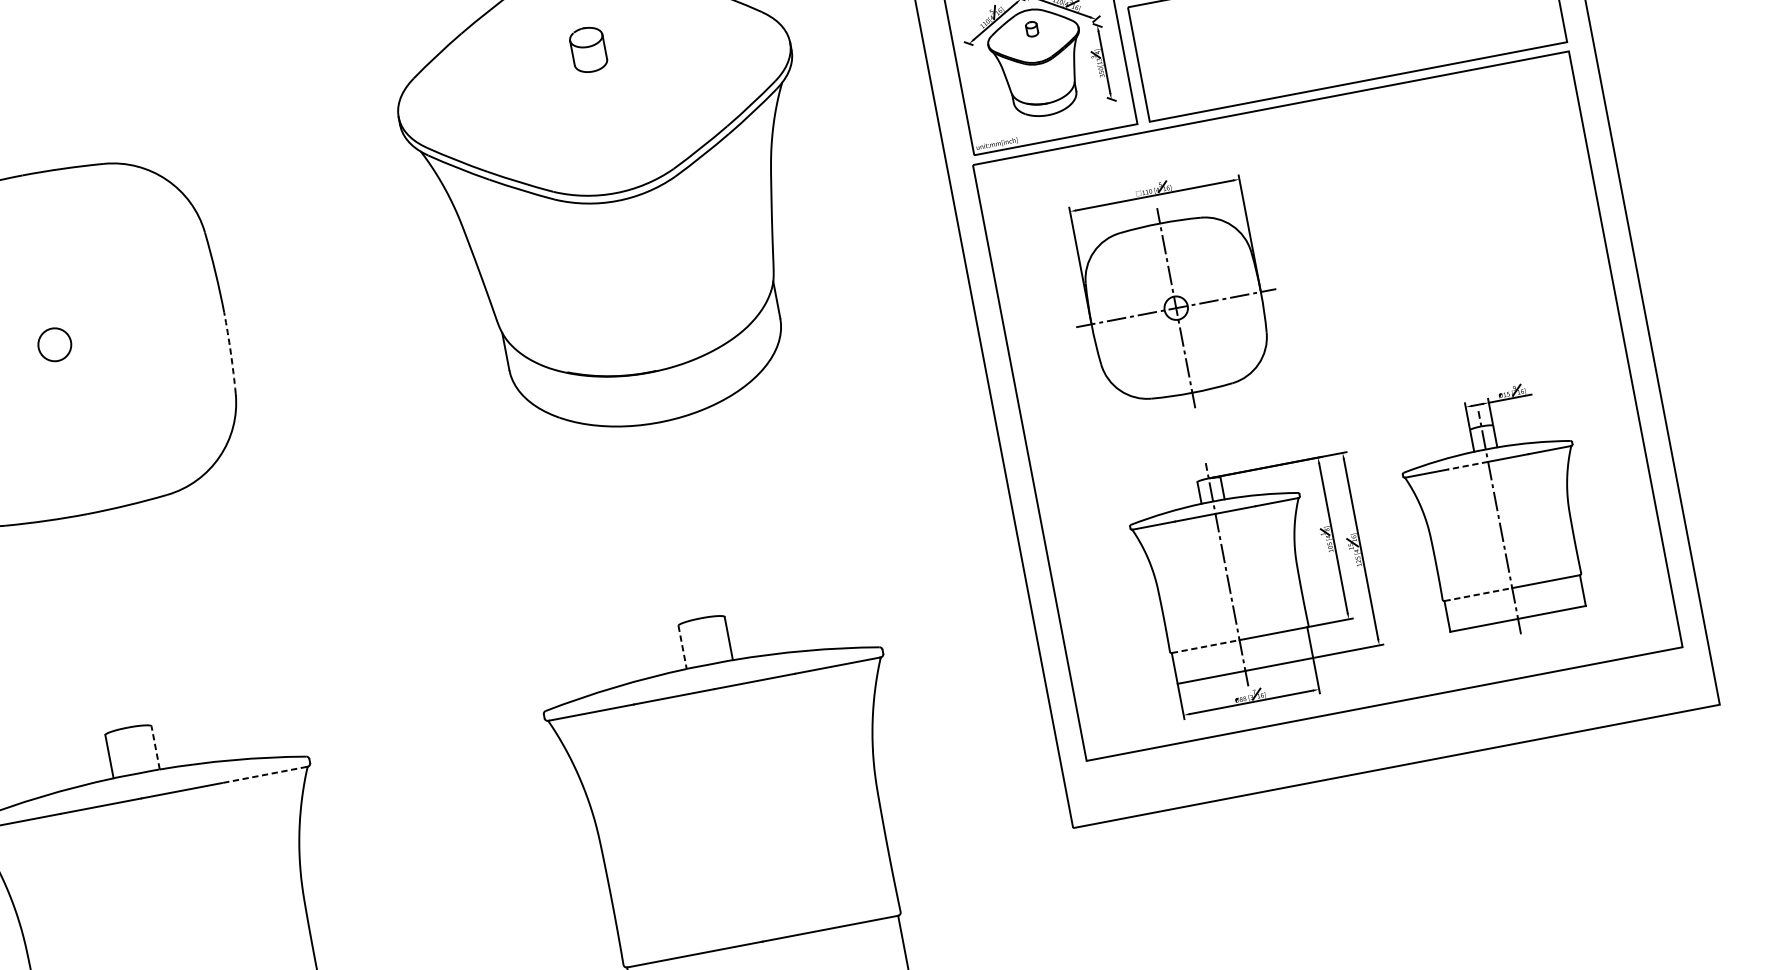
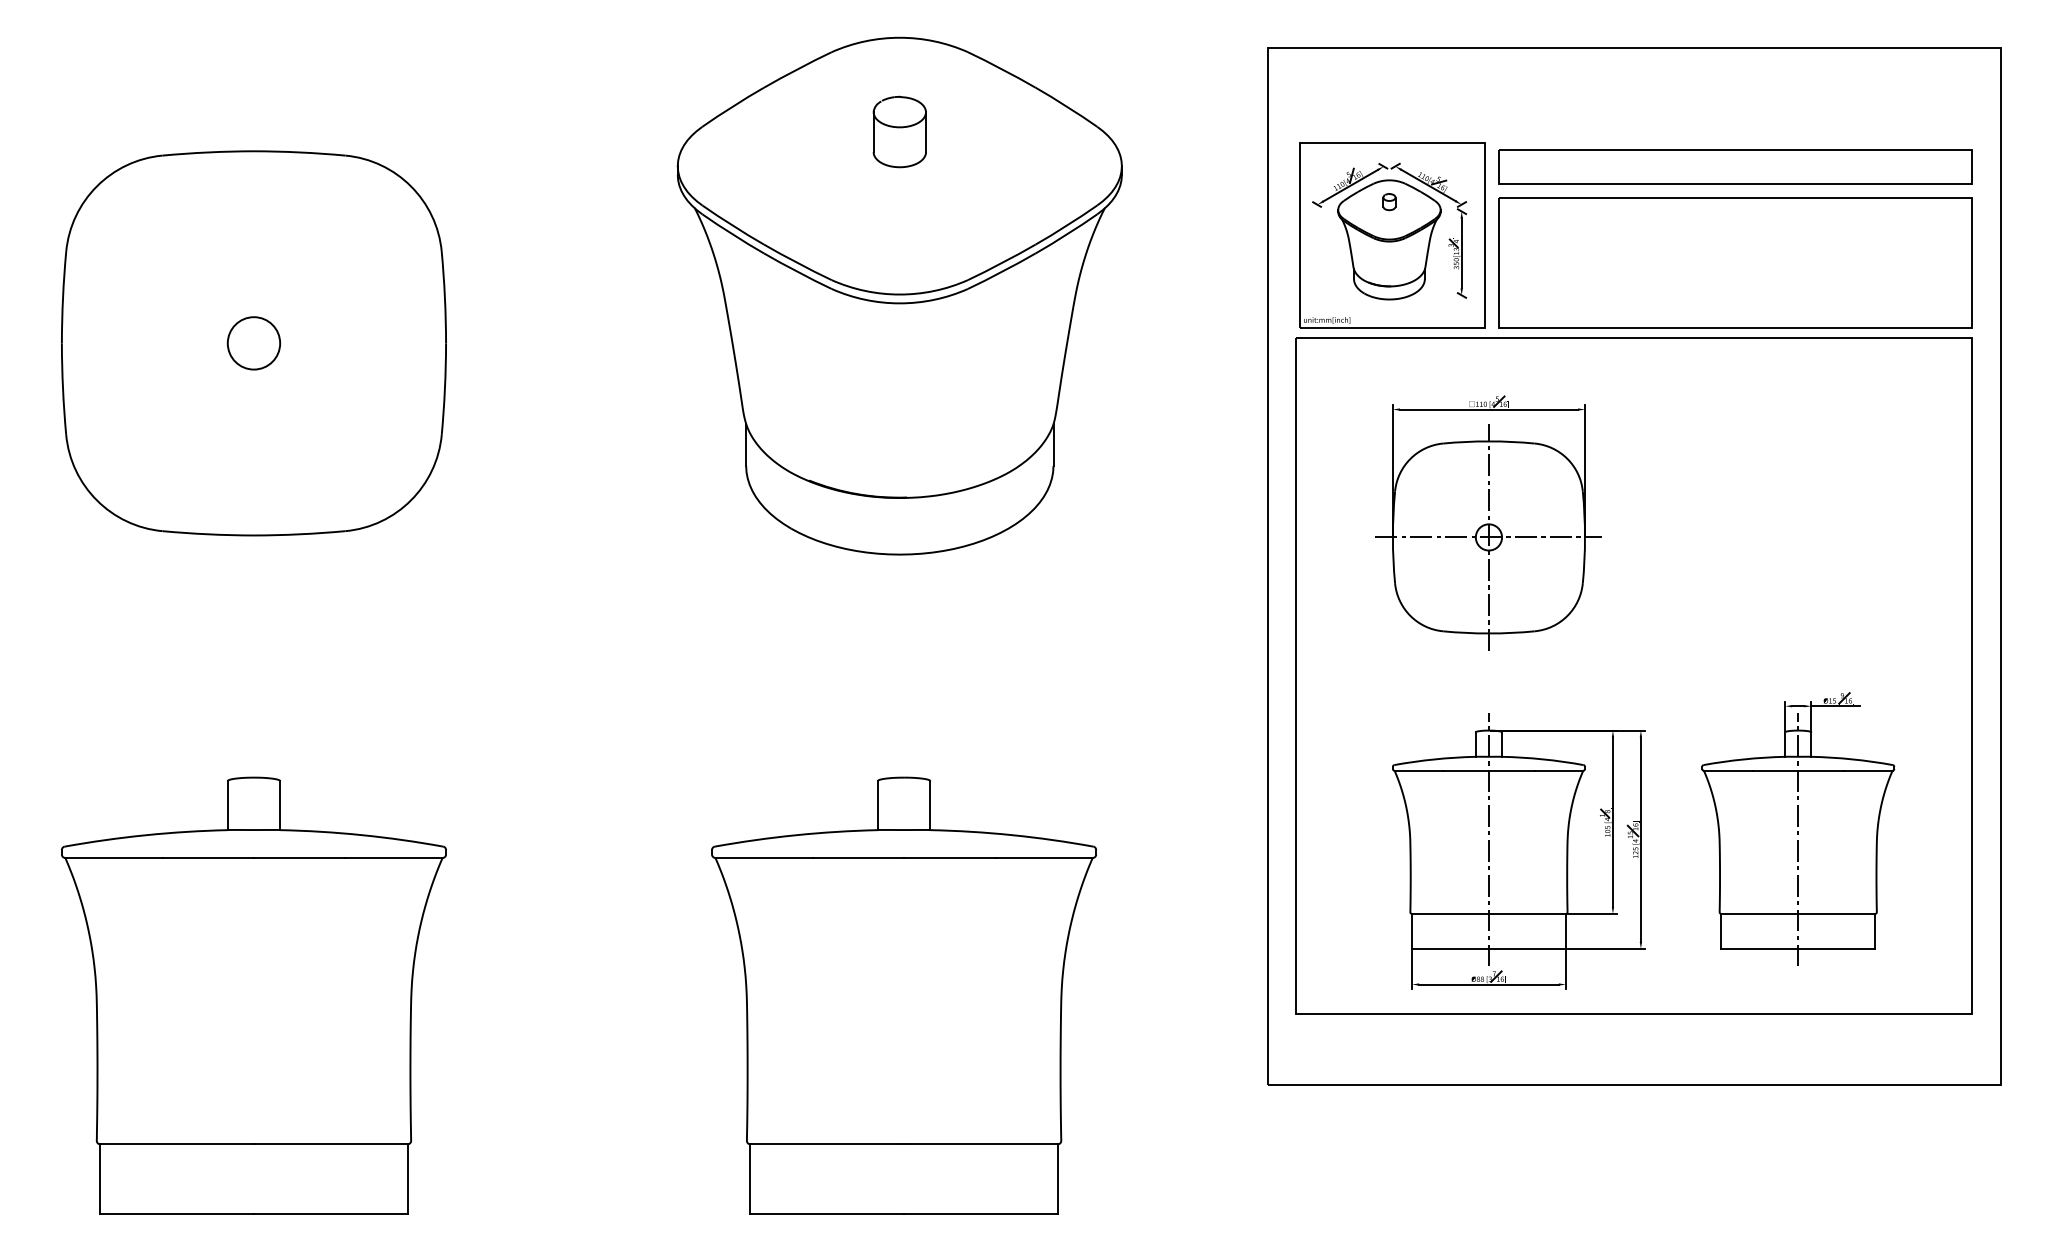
part: (588, 49) -> (899, 131), size x1.43
circle: (54, 344) -> (253, 343), size x1.43
arc: (230, 353) -> (444, 389), dashed -> solid
line: (1468, 465) -> (1775, 770), dashed -> solid
line: (1478, 594) -> (1760, 913), dashed -> solid
line: (1206, 646) -> (1451, 913), dashed -> solid
line: (682, 648) -> (877, 806), dashed -> solid
line: (155, 747) -> (280, 805), dashed -> solid
line: (264, 774) -> (393, 857), dashed -> solid

